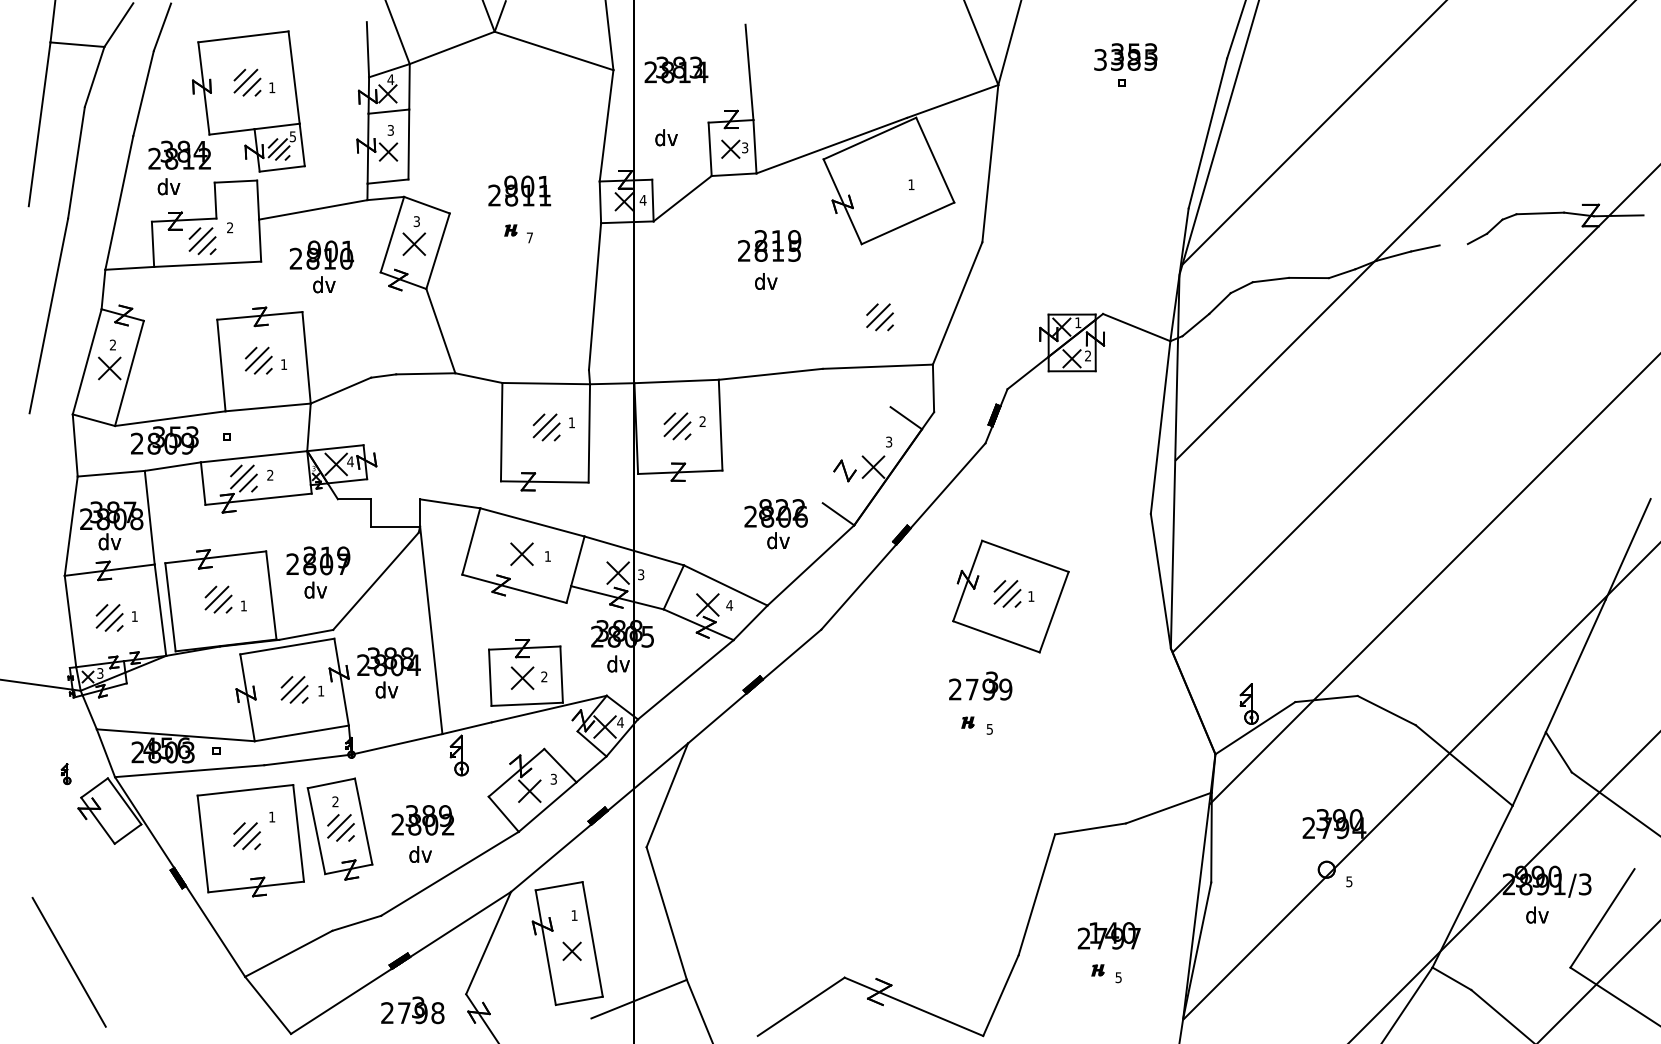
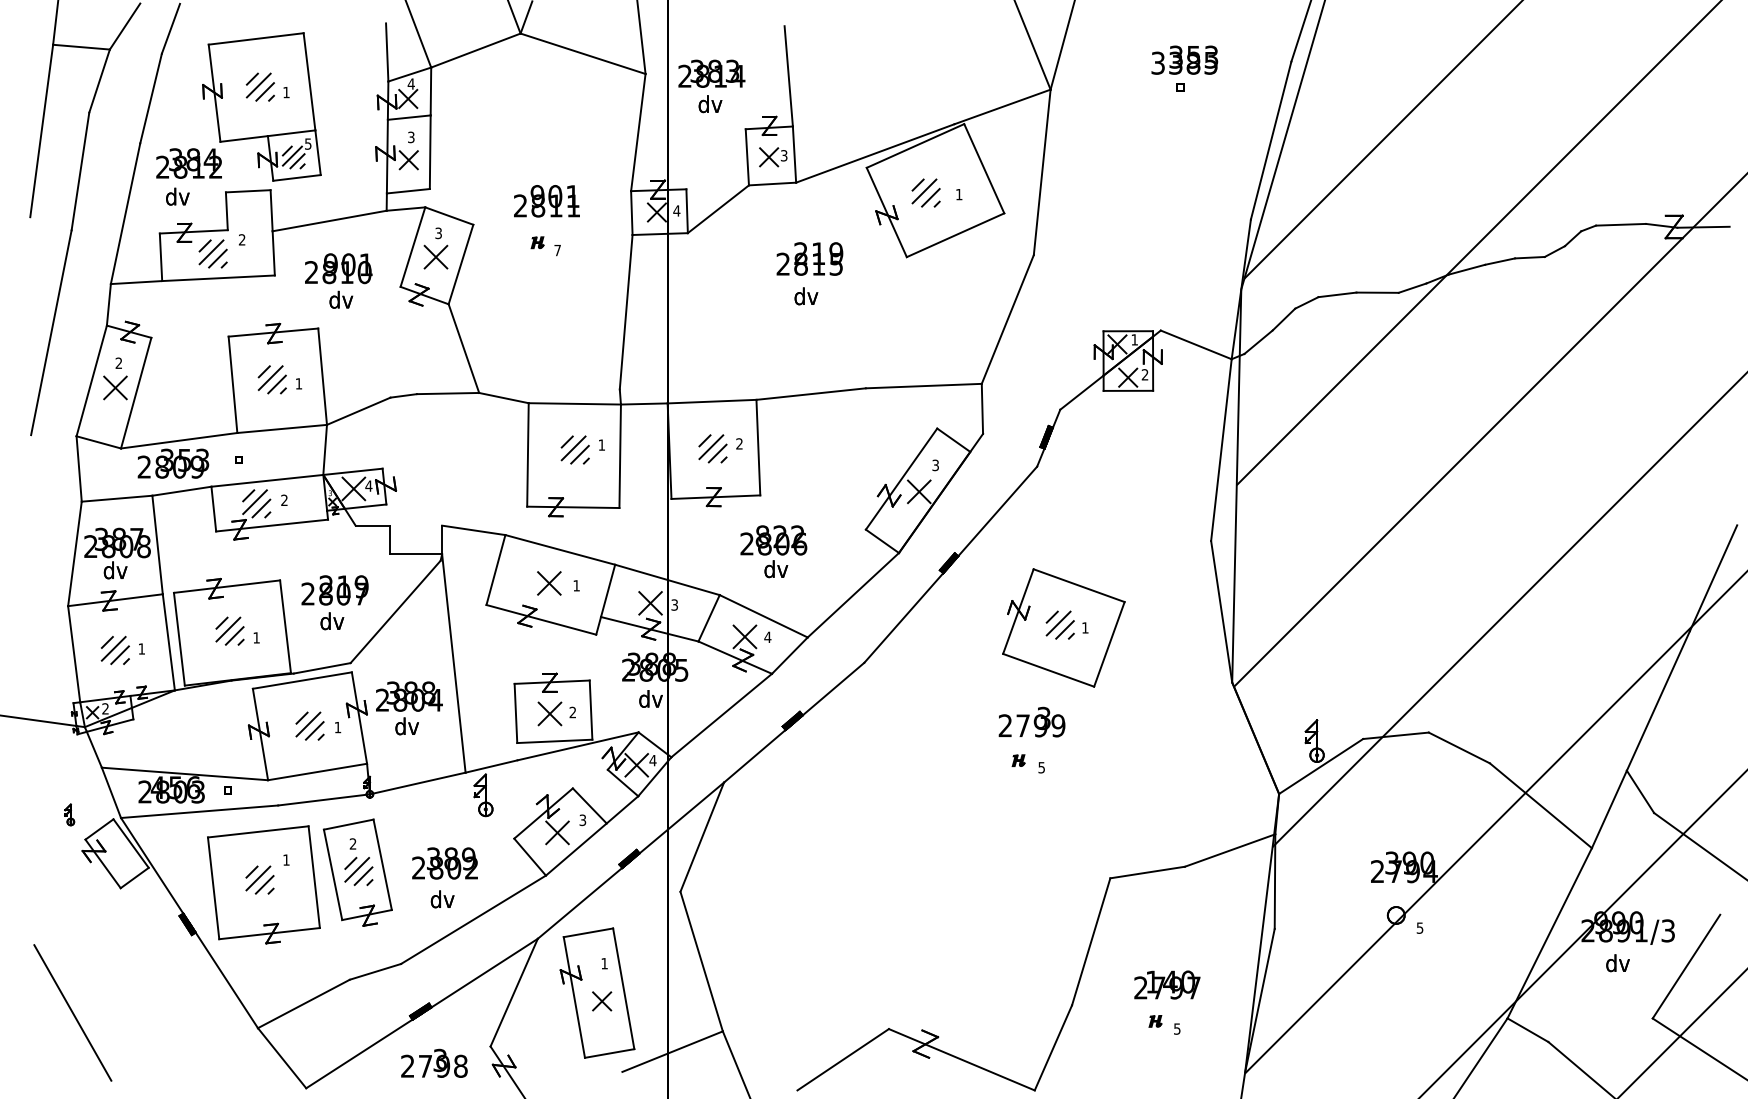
text: (666, 138) -> (710, 104), moved
line: (1453, 244) -> (1529, 257), added
part: (879, 316) -> (925, 192), moved
line: (856, 454) -> (901, 478), added
text: (775, 523) -> (773, 551), moved
text: (100, 674) -> (105, 709), 3 -> 2

